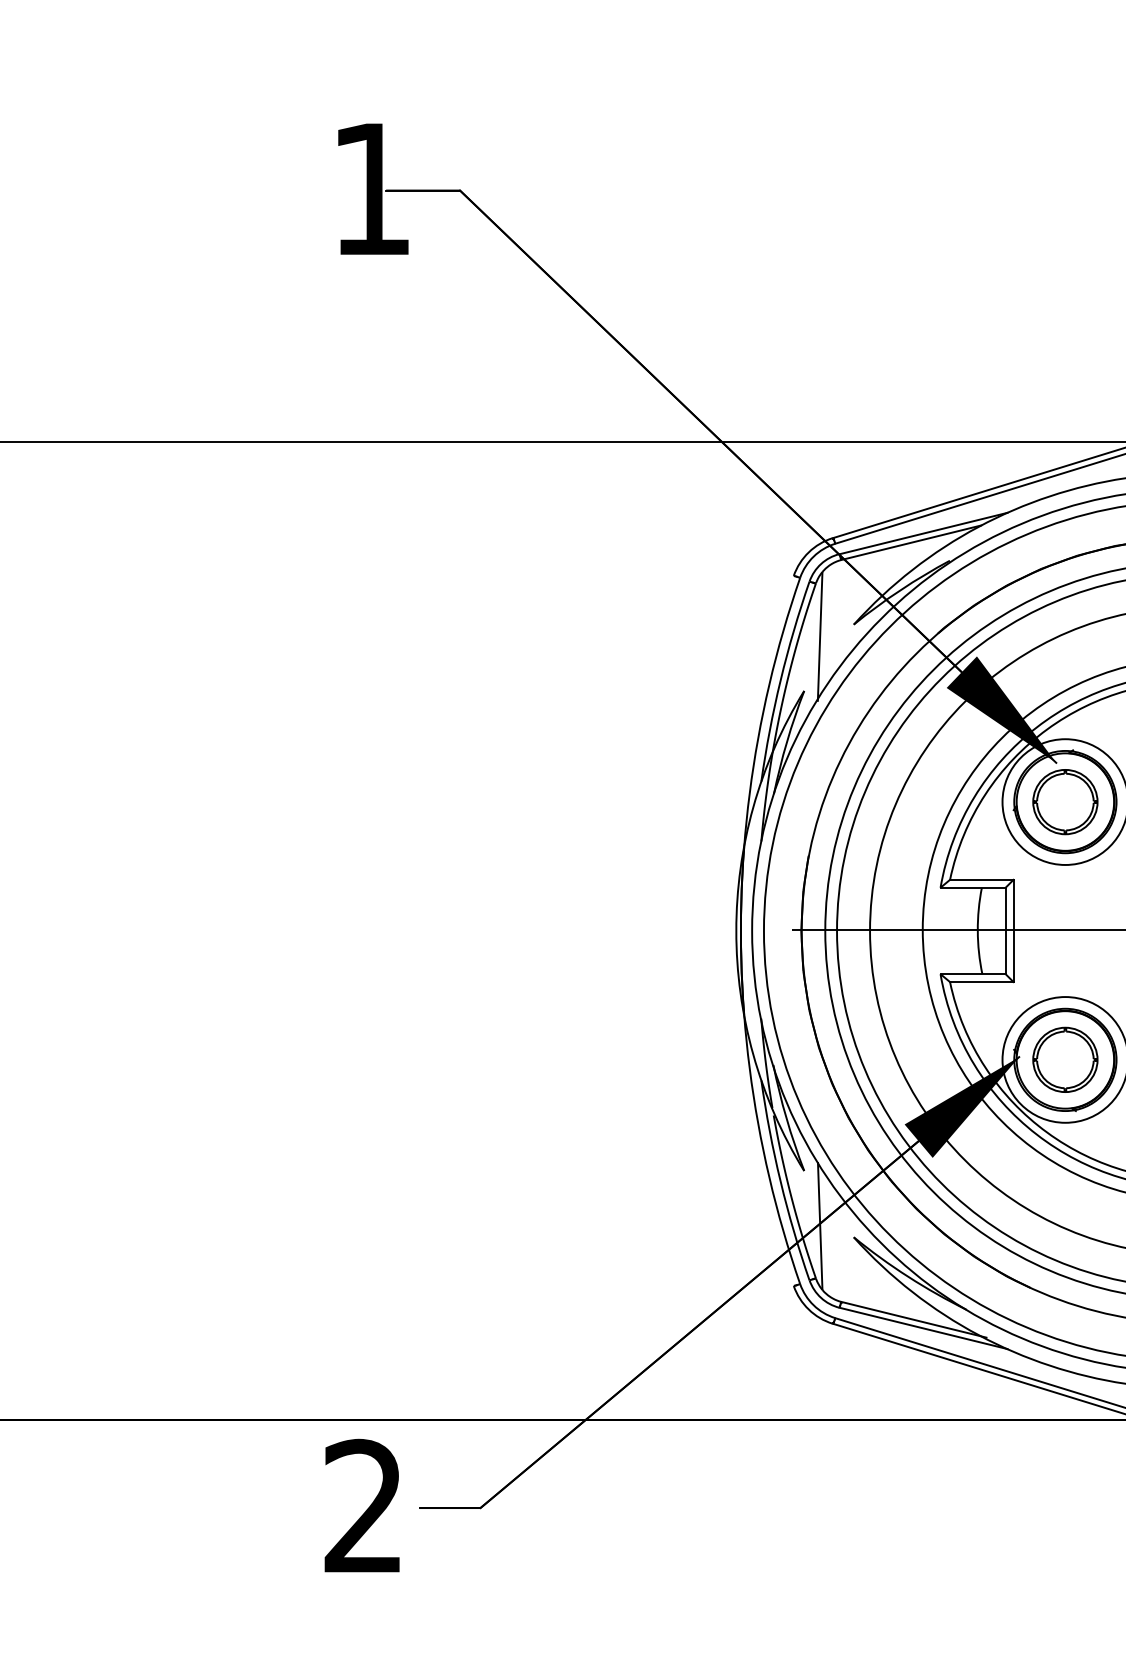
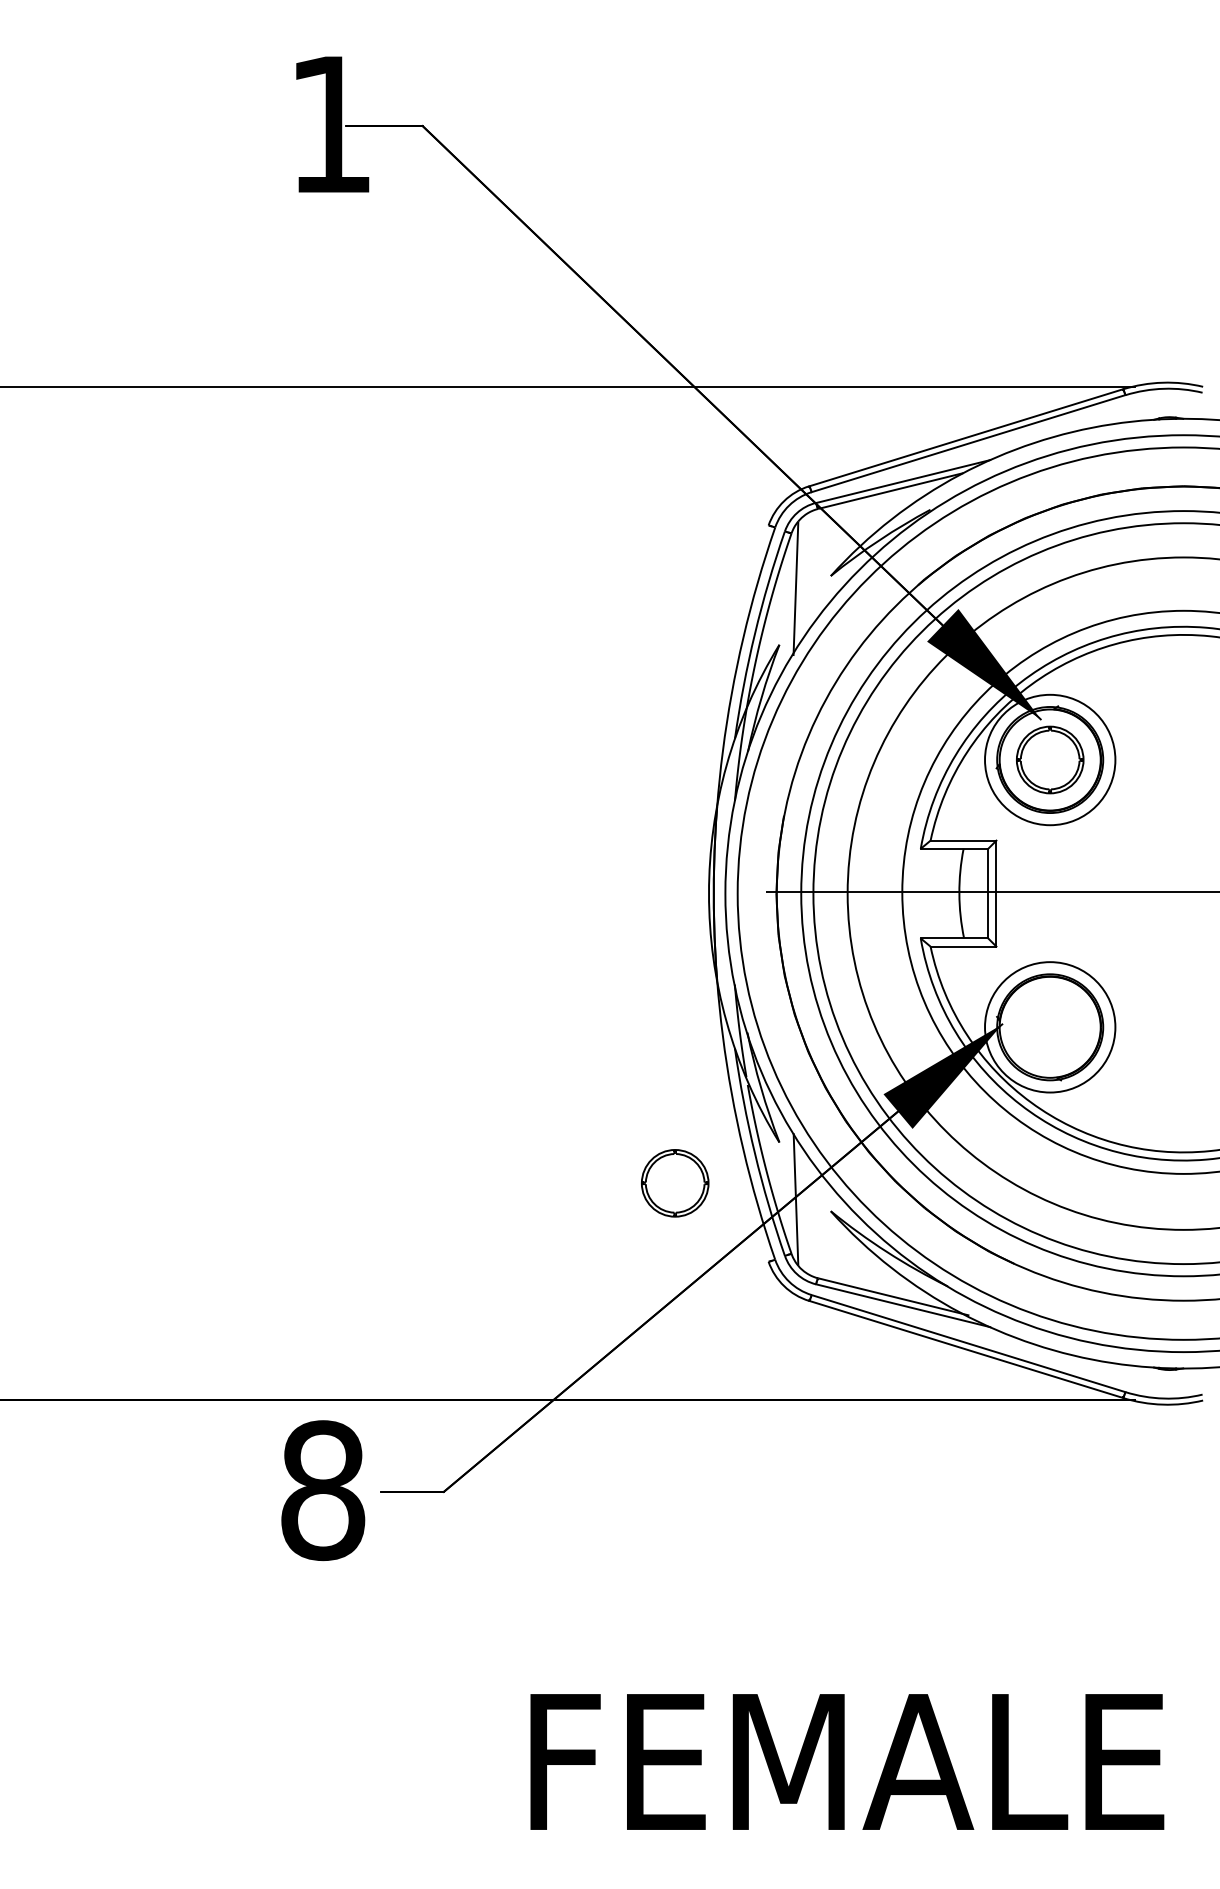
part: (1065, 1060) -> (675, 1183), moved
text: (364, 1506) -> (323, 1490), 2 -> 8

